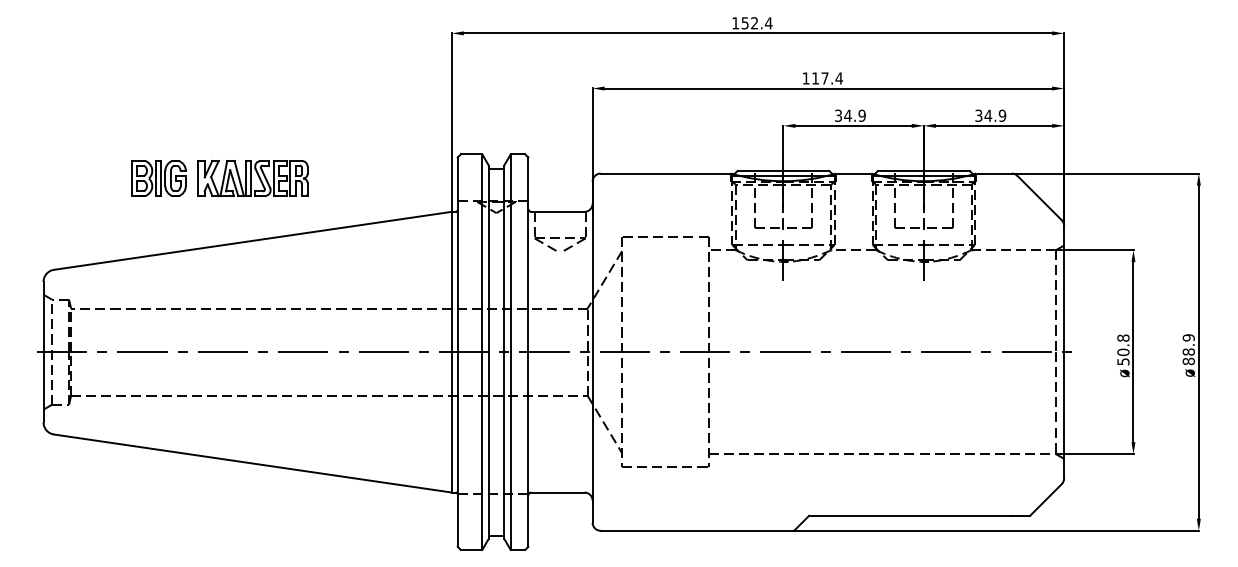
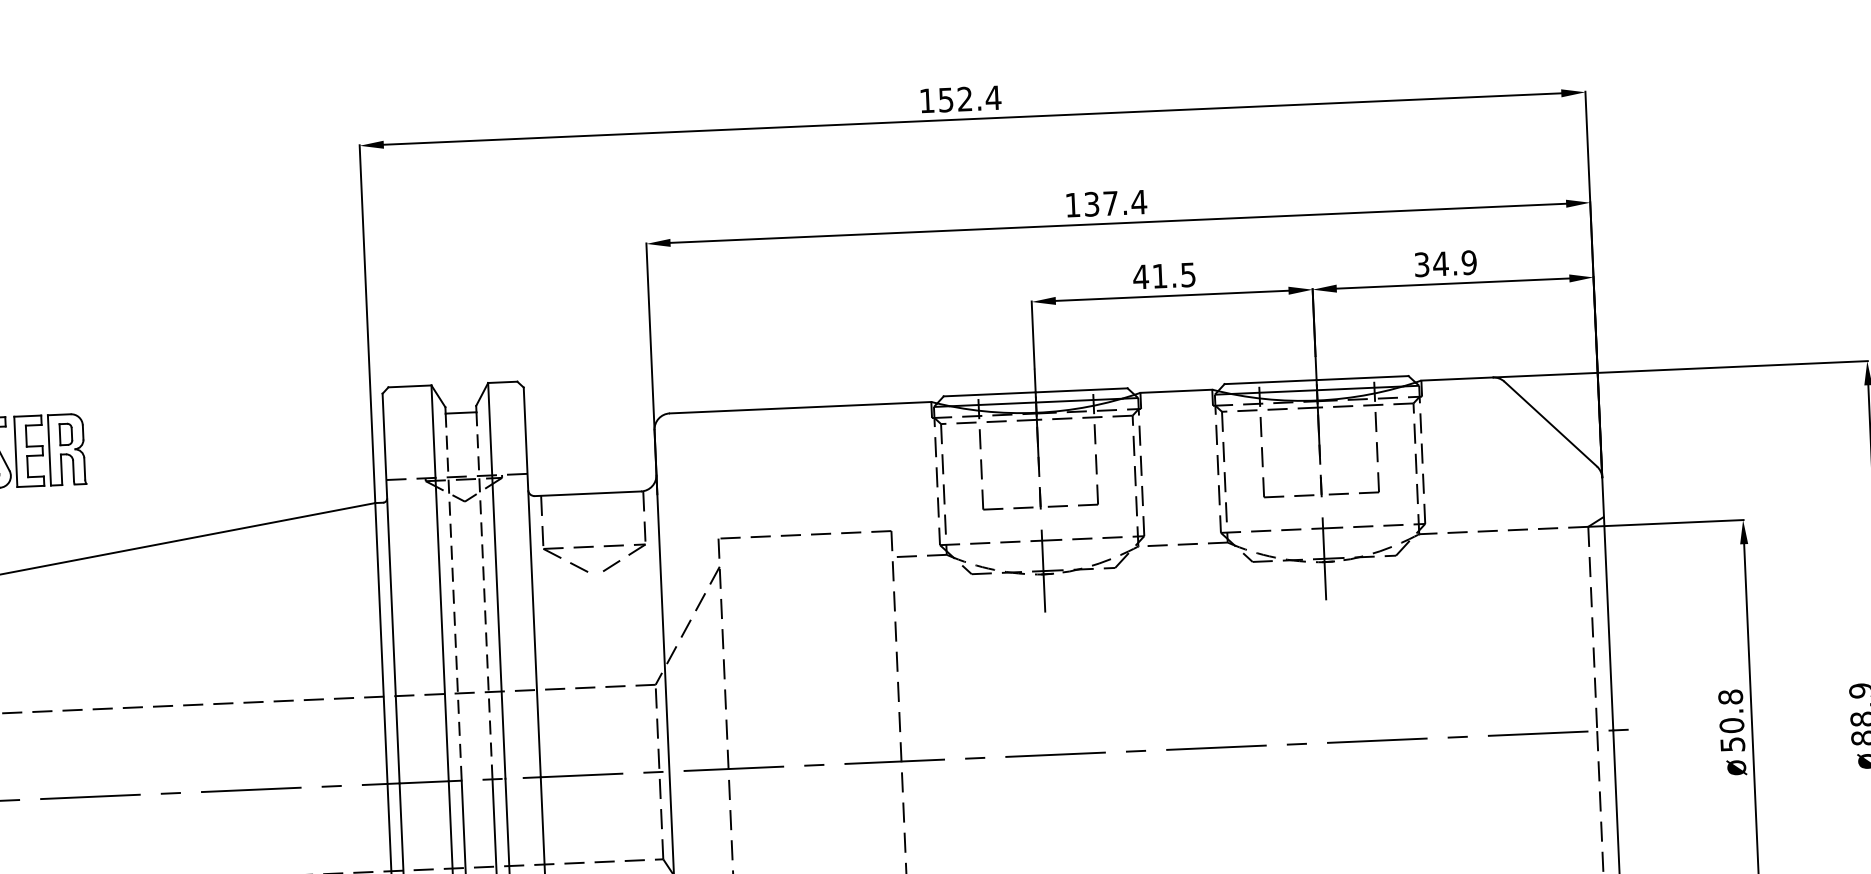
text: (815, 78) -> (1091, 204), 117.4 -> 137.4
text: (849, 115) -> (1162, 275), 34.9 -> 41.5
line: (488, 260) -> (453, 597), solid -> dashed
line: (504, 260) -> (485, 595), solid -> dashed

